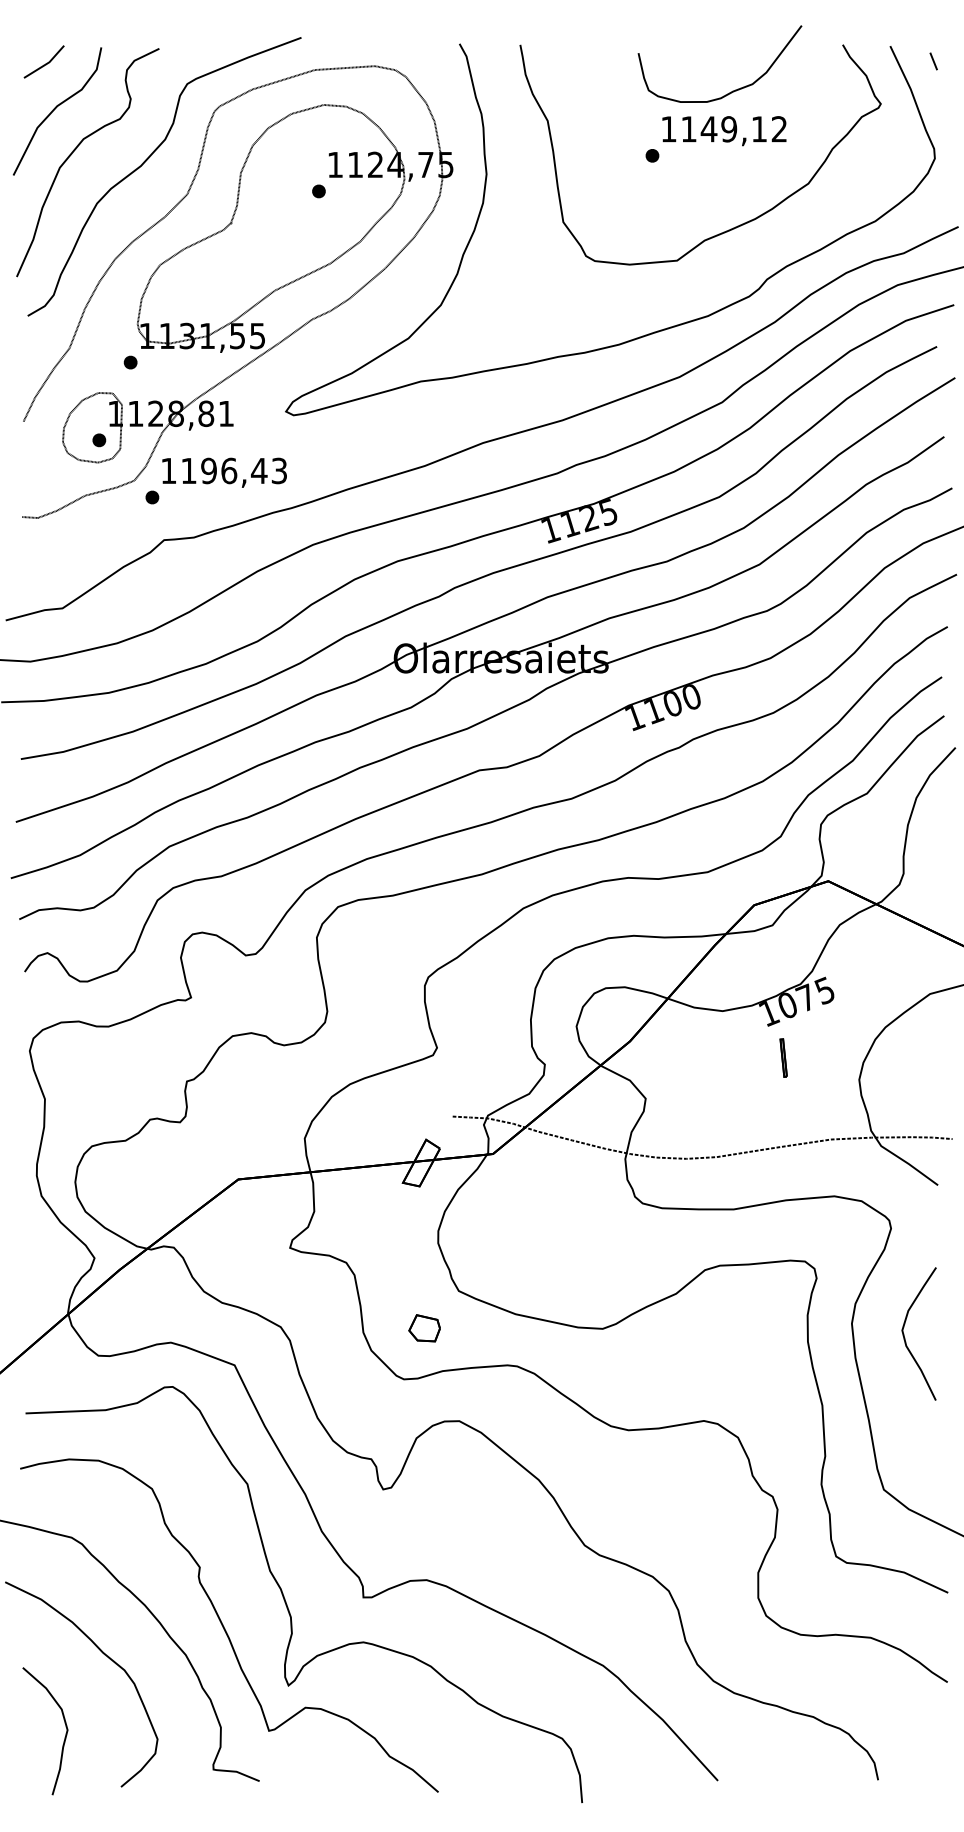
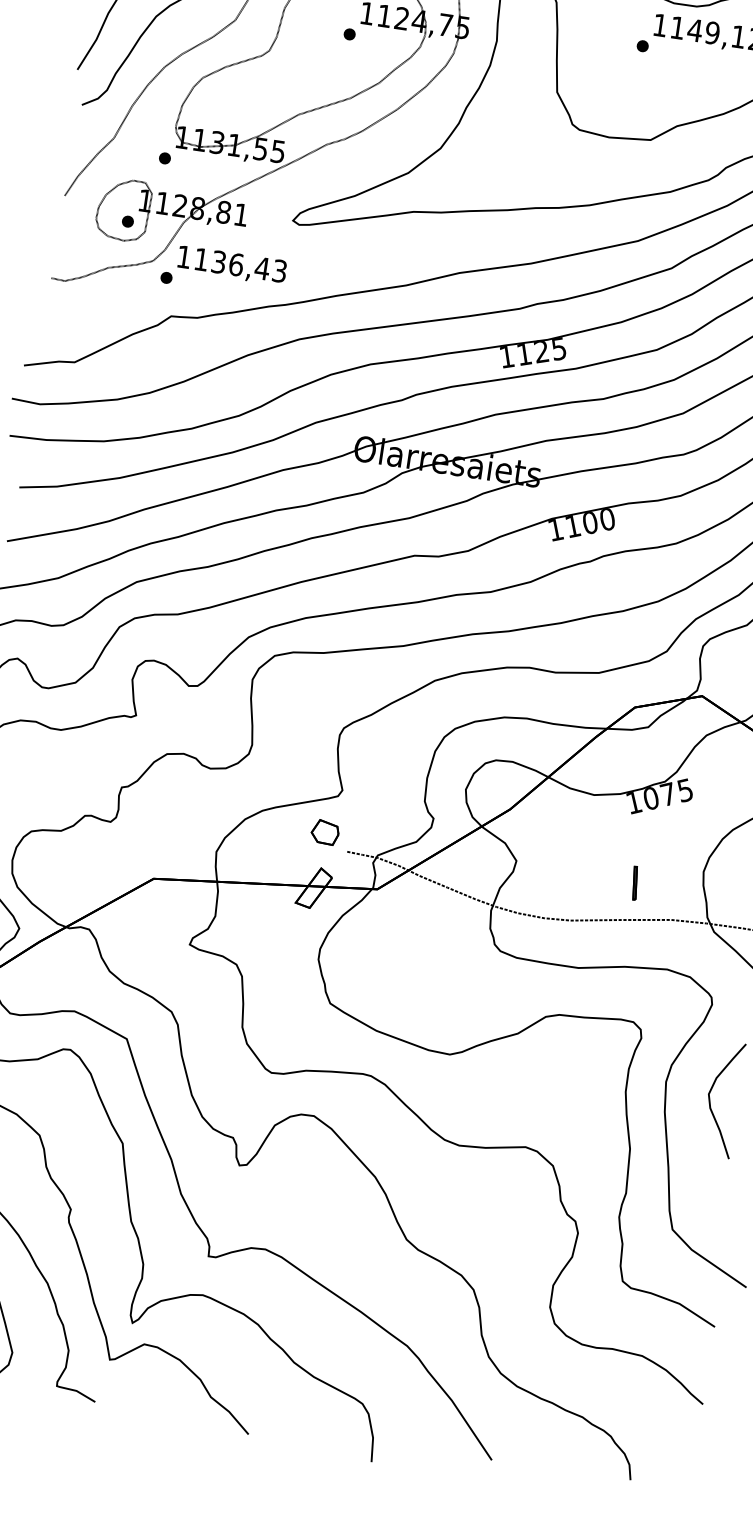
text: (208, 470) -> (218, 261), 1196,43 -> 1136,43
part: (783, 1057) -> (635, 882), moved
part: (424, 1328) -> (325, 832), moved

